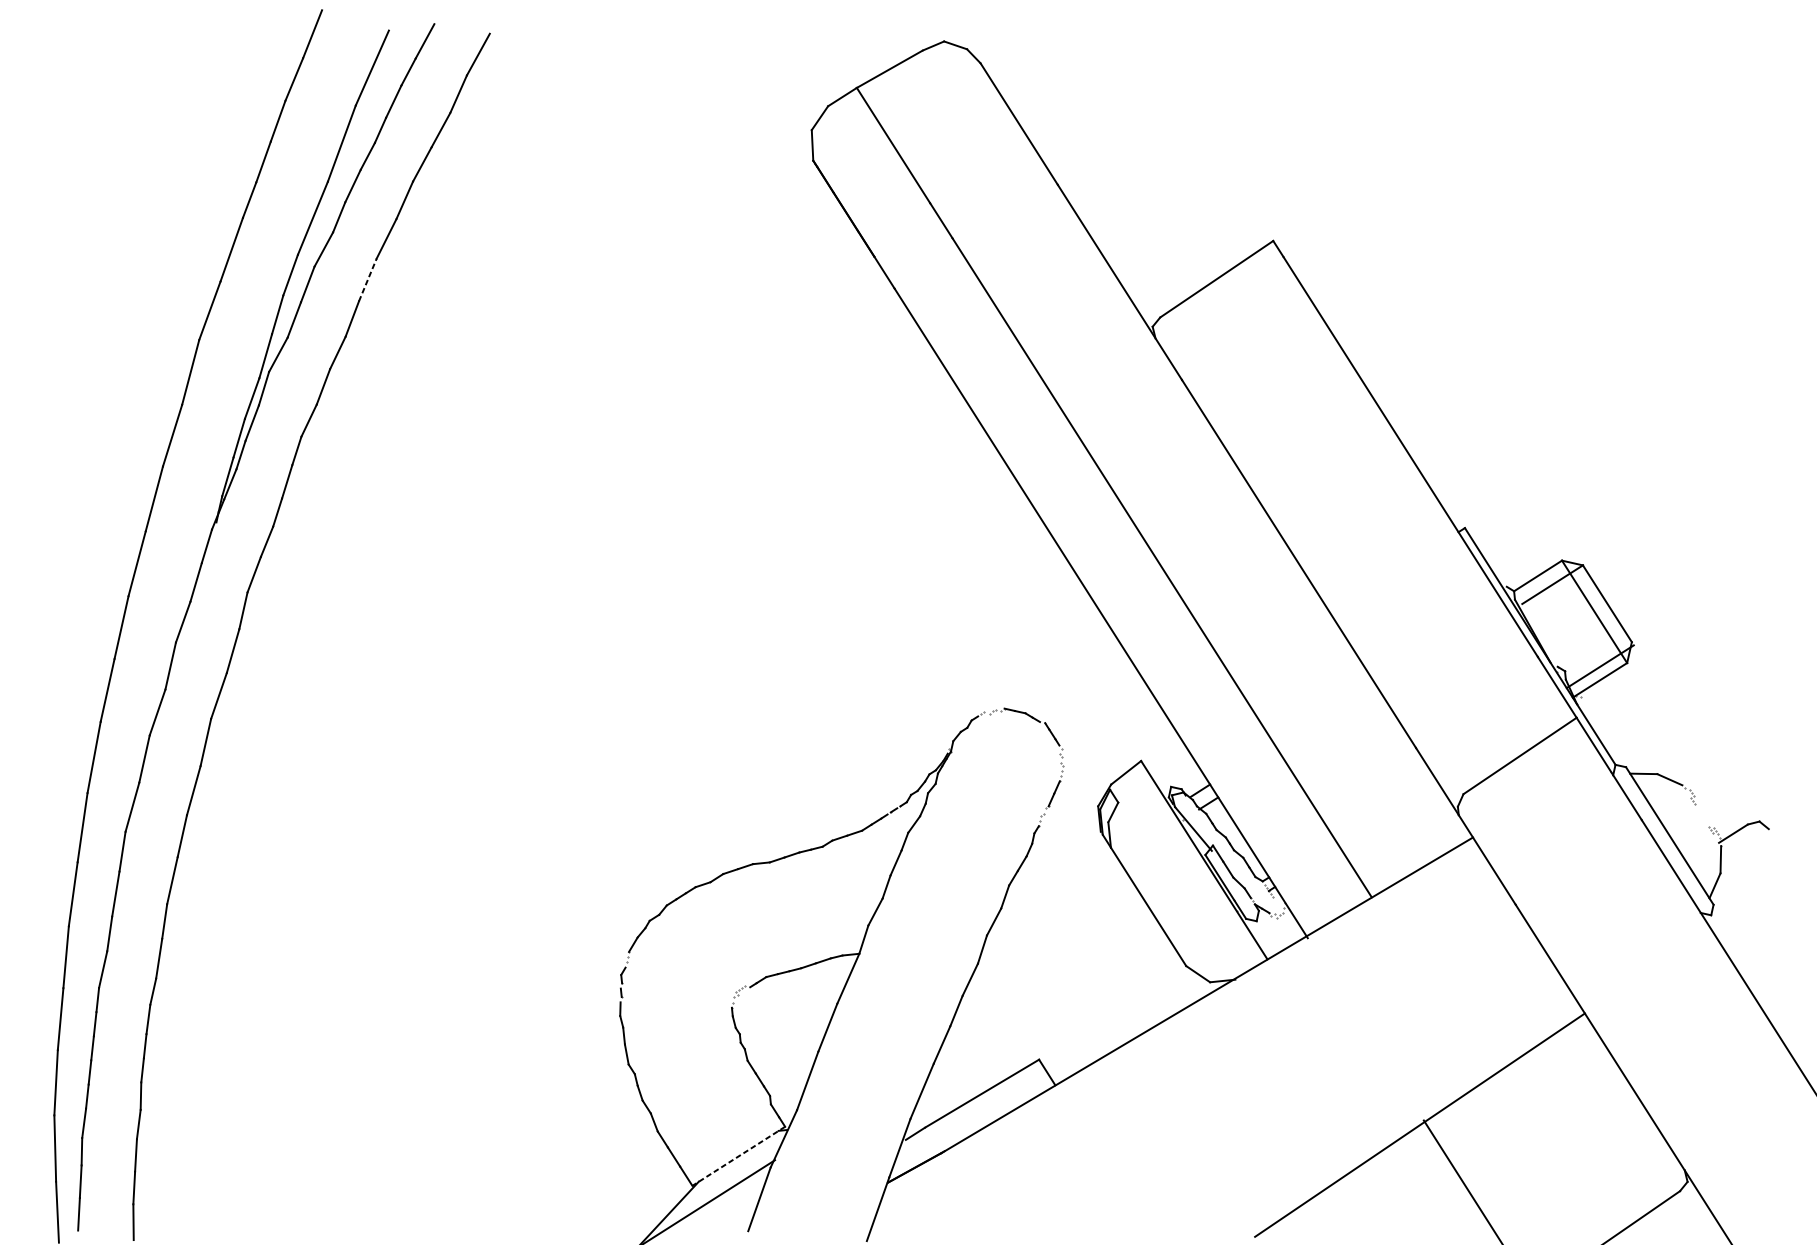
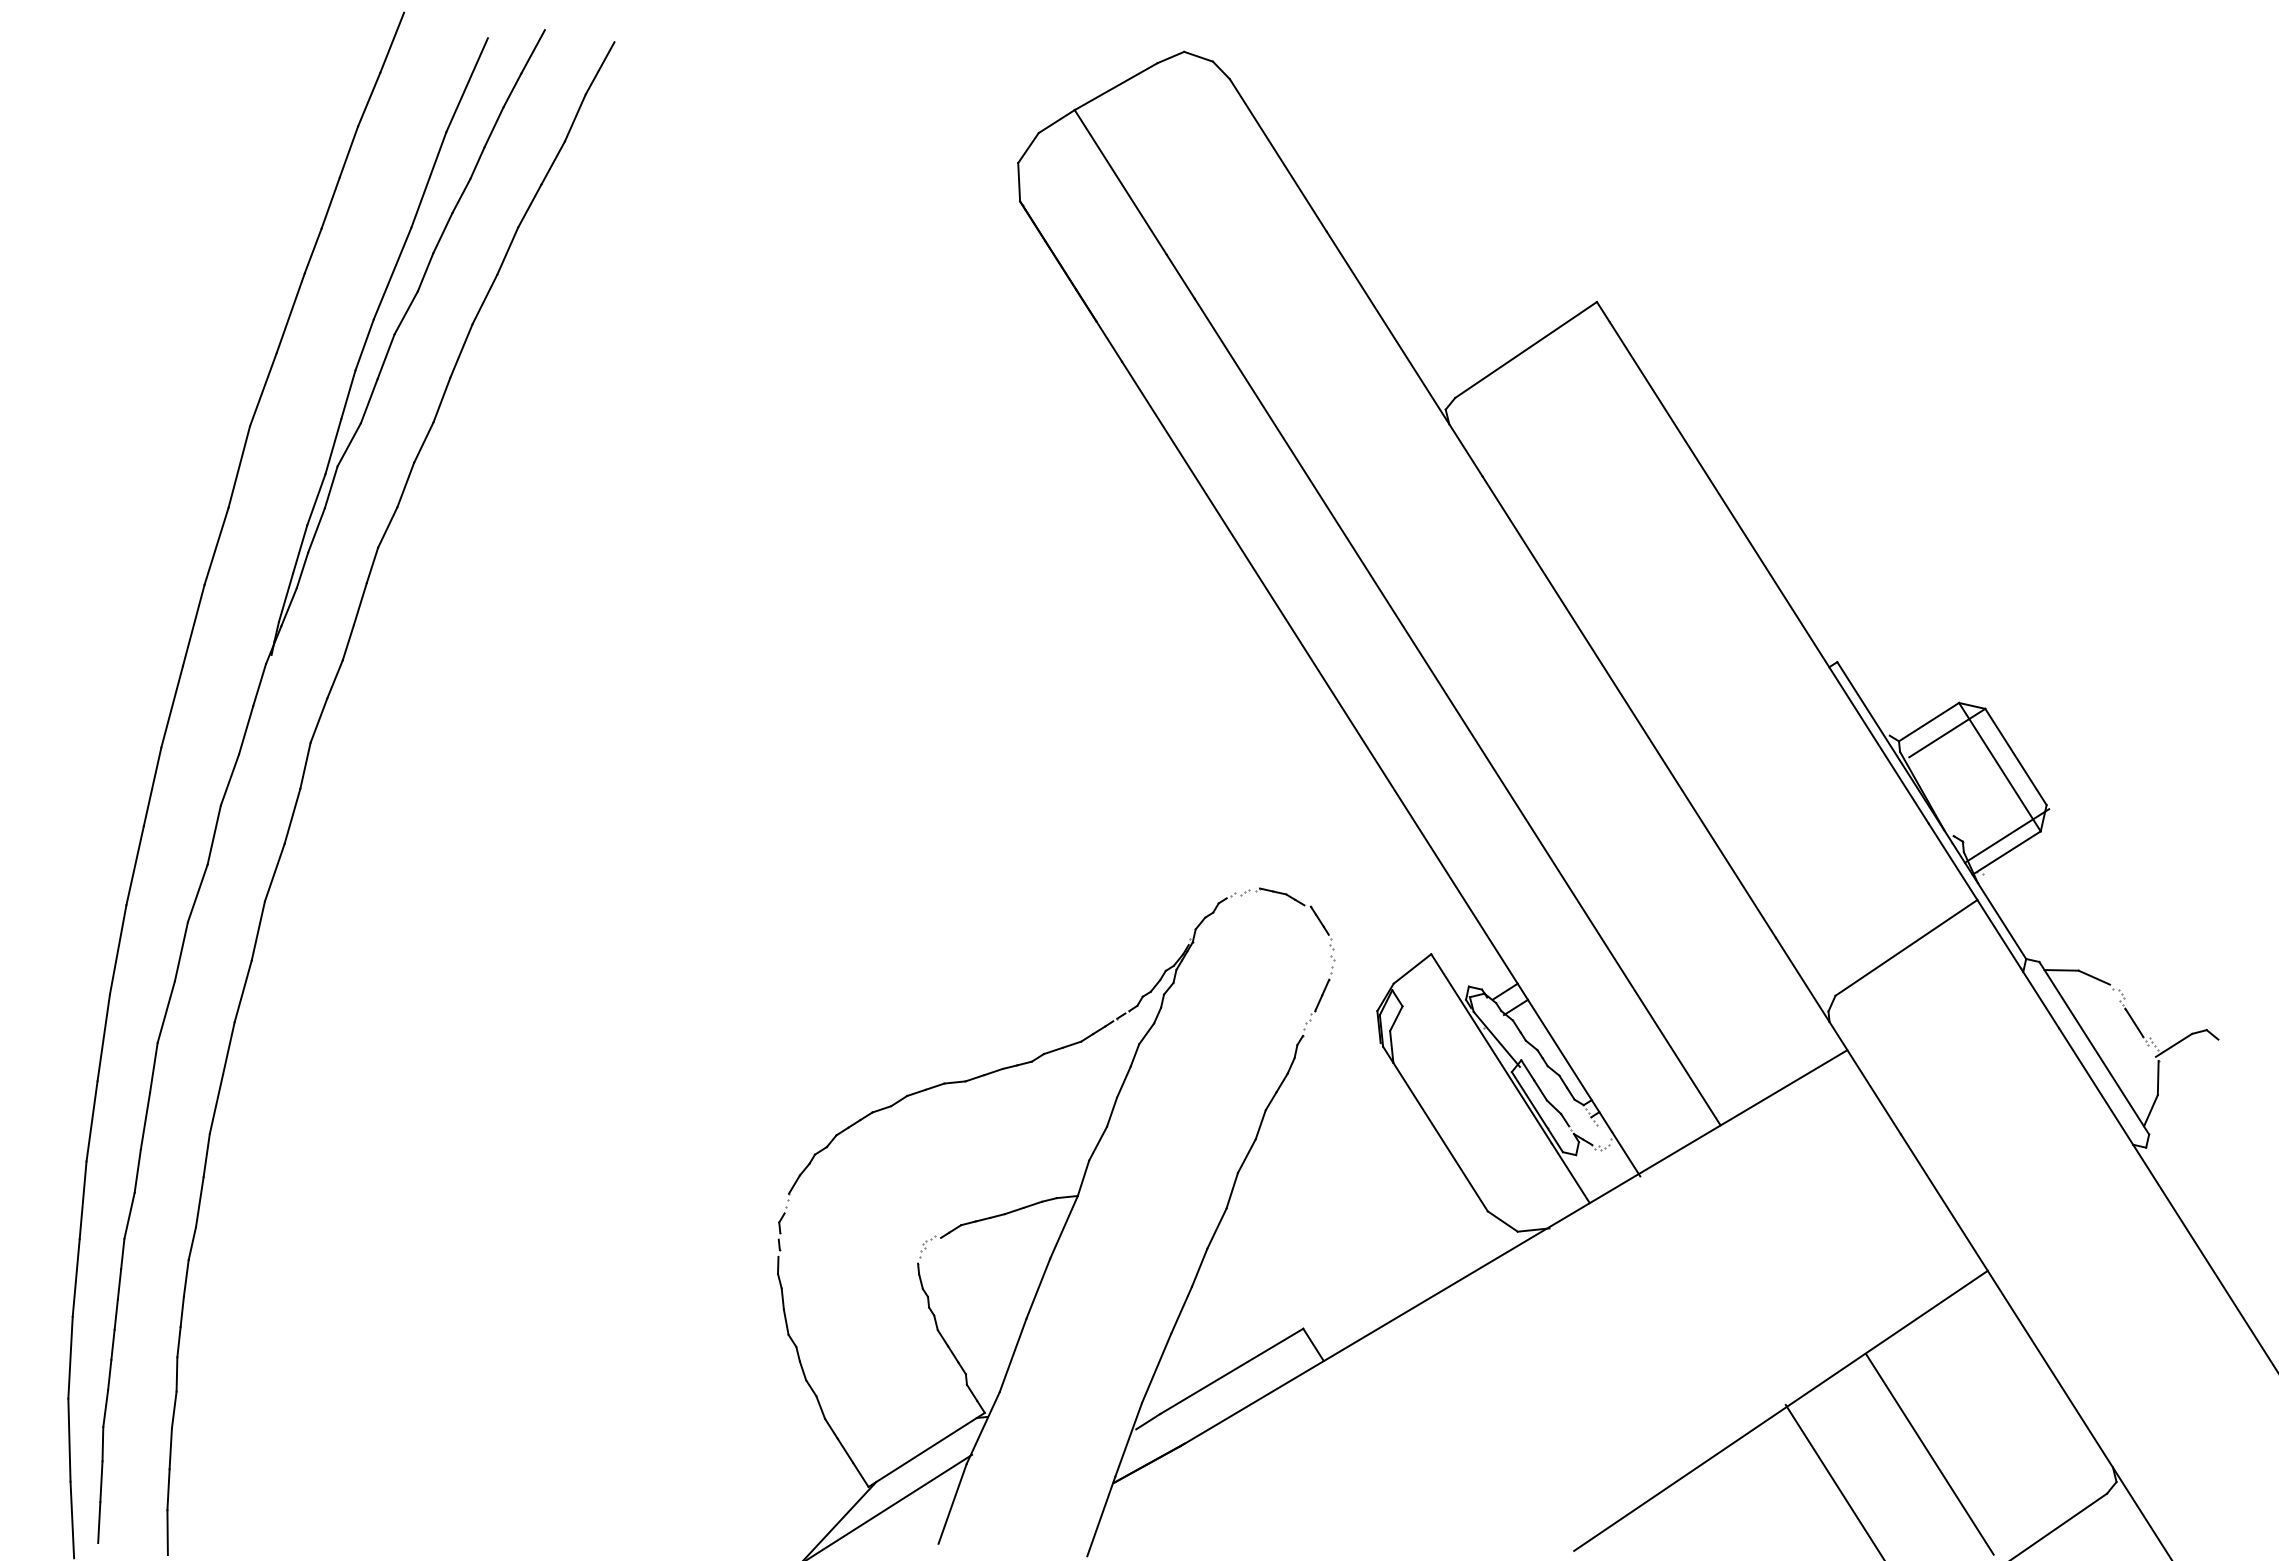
line: (367, 280) -> (461, 351), dashed -> solid
line: (1701, 815) -> (2134, 1022), added
line: (738, 1155) -> (926, 1449), dashed -> solid
line: (1538, 1159) -> (1929, 1454), added

